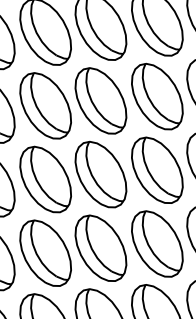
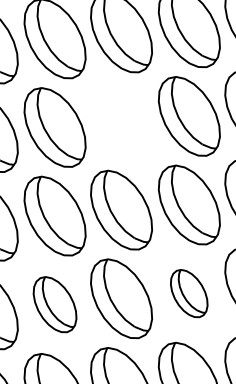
part: (100, 100) -> (121, 121), removed
part: (156, 243) -> (188, 293), size x0.6
part: (45, 253) -> (54, 304), size x0.7

